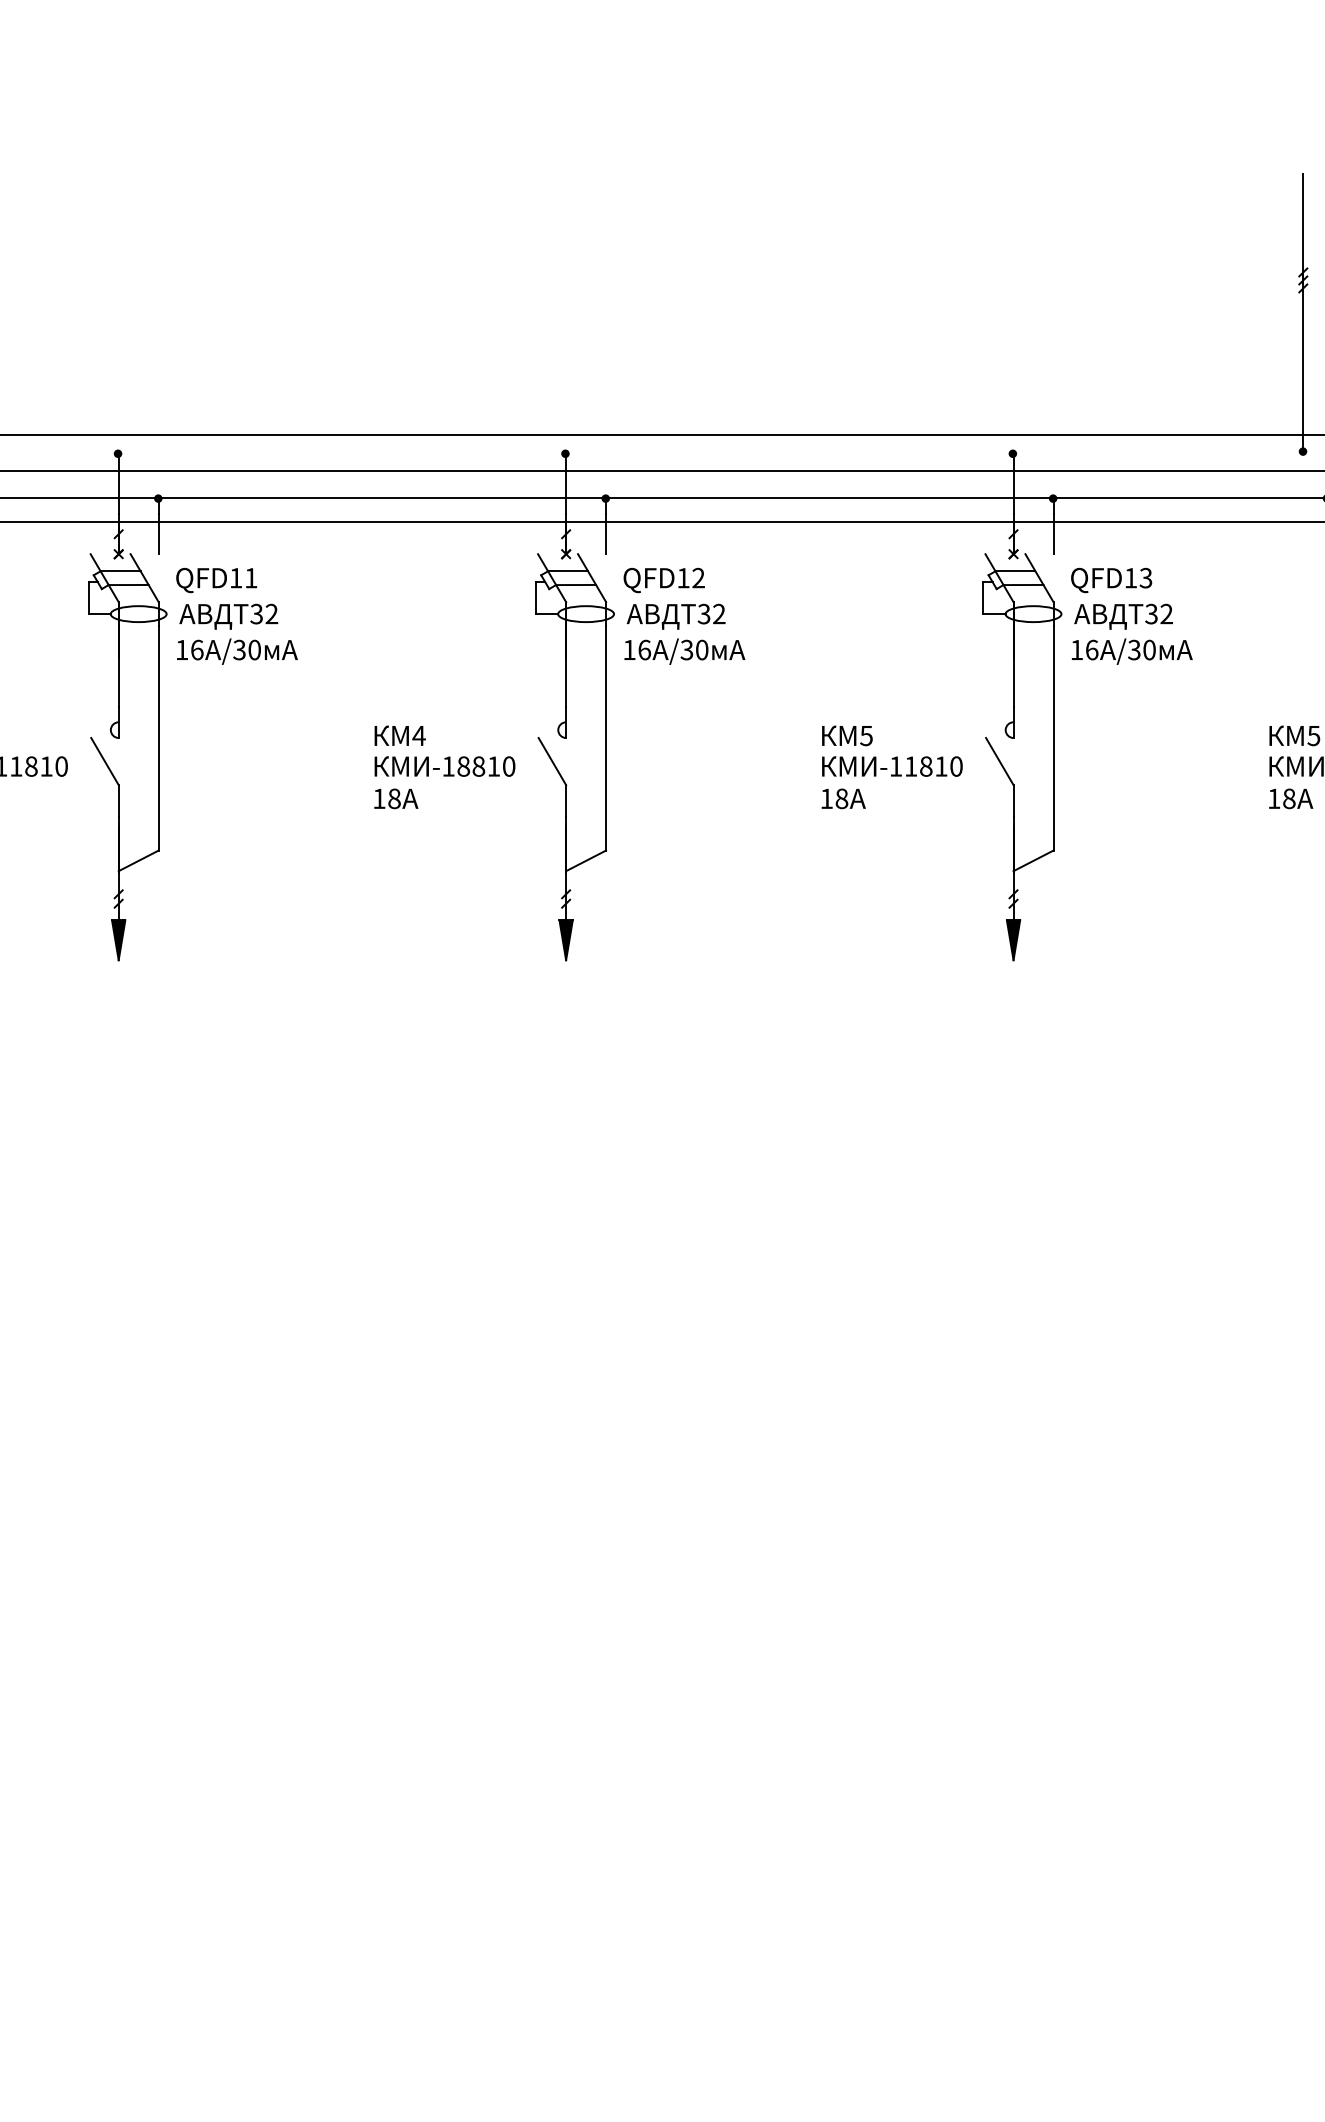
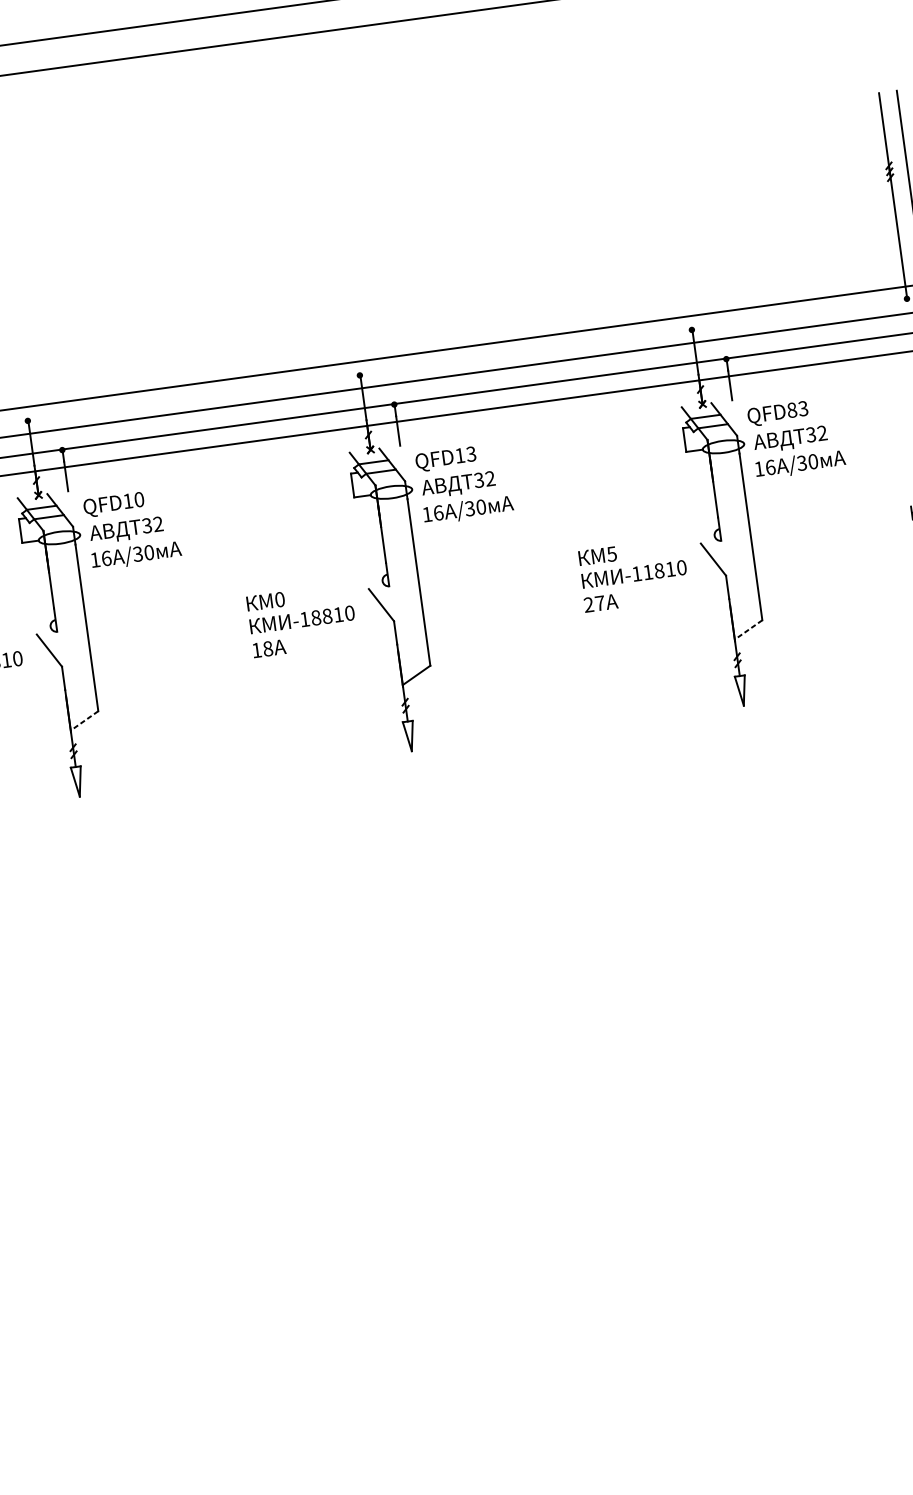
text: (251, 577) -> (139, 499), QFD11 -> QFD10
text: (698, 578) -> (471, 454), QFD12 -> QFD13
text: (1130, 578) -> (791, 410), QFD13 -> QFD83
text: (418, 735) -> (279, 599), 4 -> 0
text: (834, 798) -> (594, 603), 18 -> 27
line: (138, 861) -> (84, 721), solid -> dashed
line: (1033, 861) -> (748, 630), solid -> dashed
fill: (118, 940) -> (77, 782), removed
fill: (565, 940) -> (409, 736), removed
fill: (1013, 940) -> (741, 691), removed

